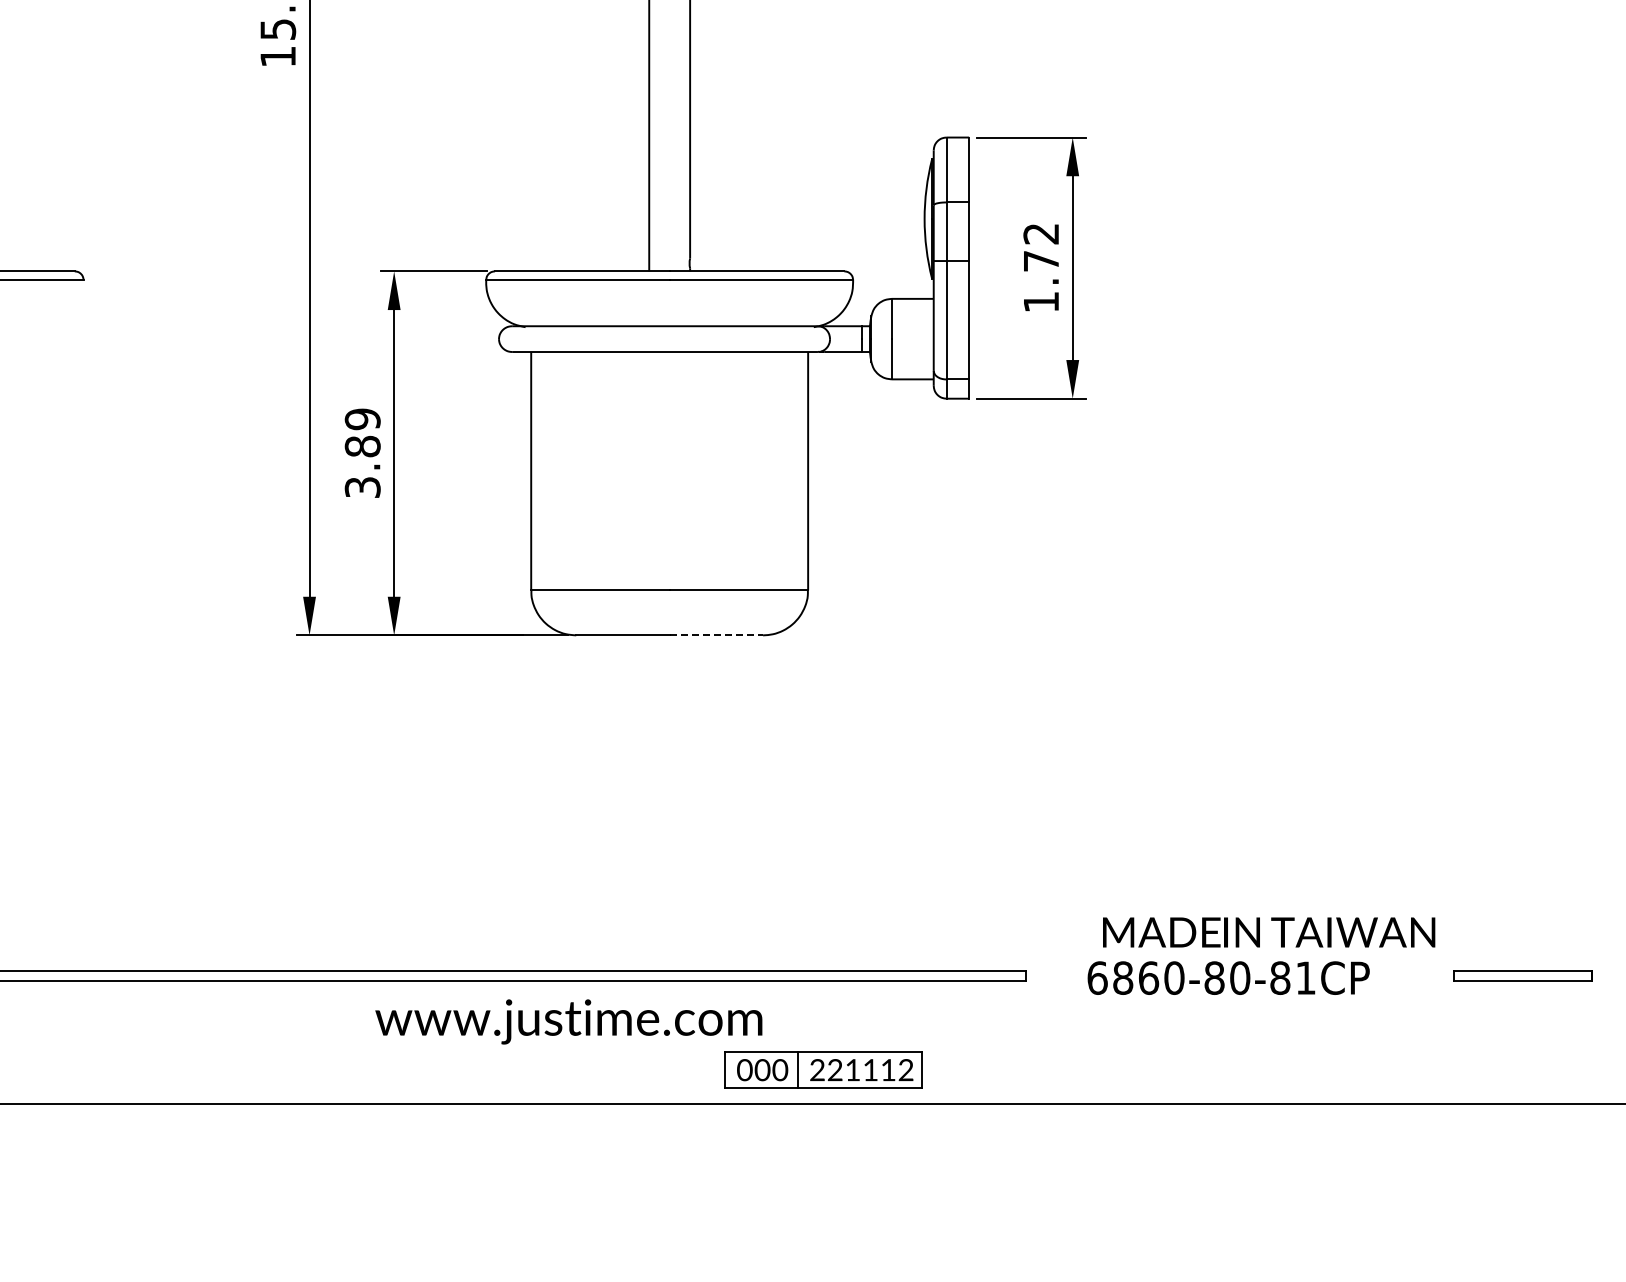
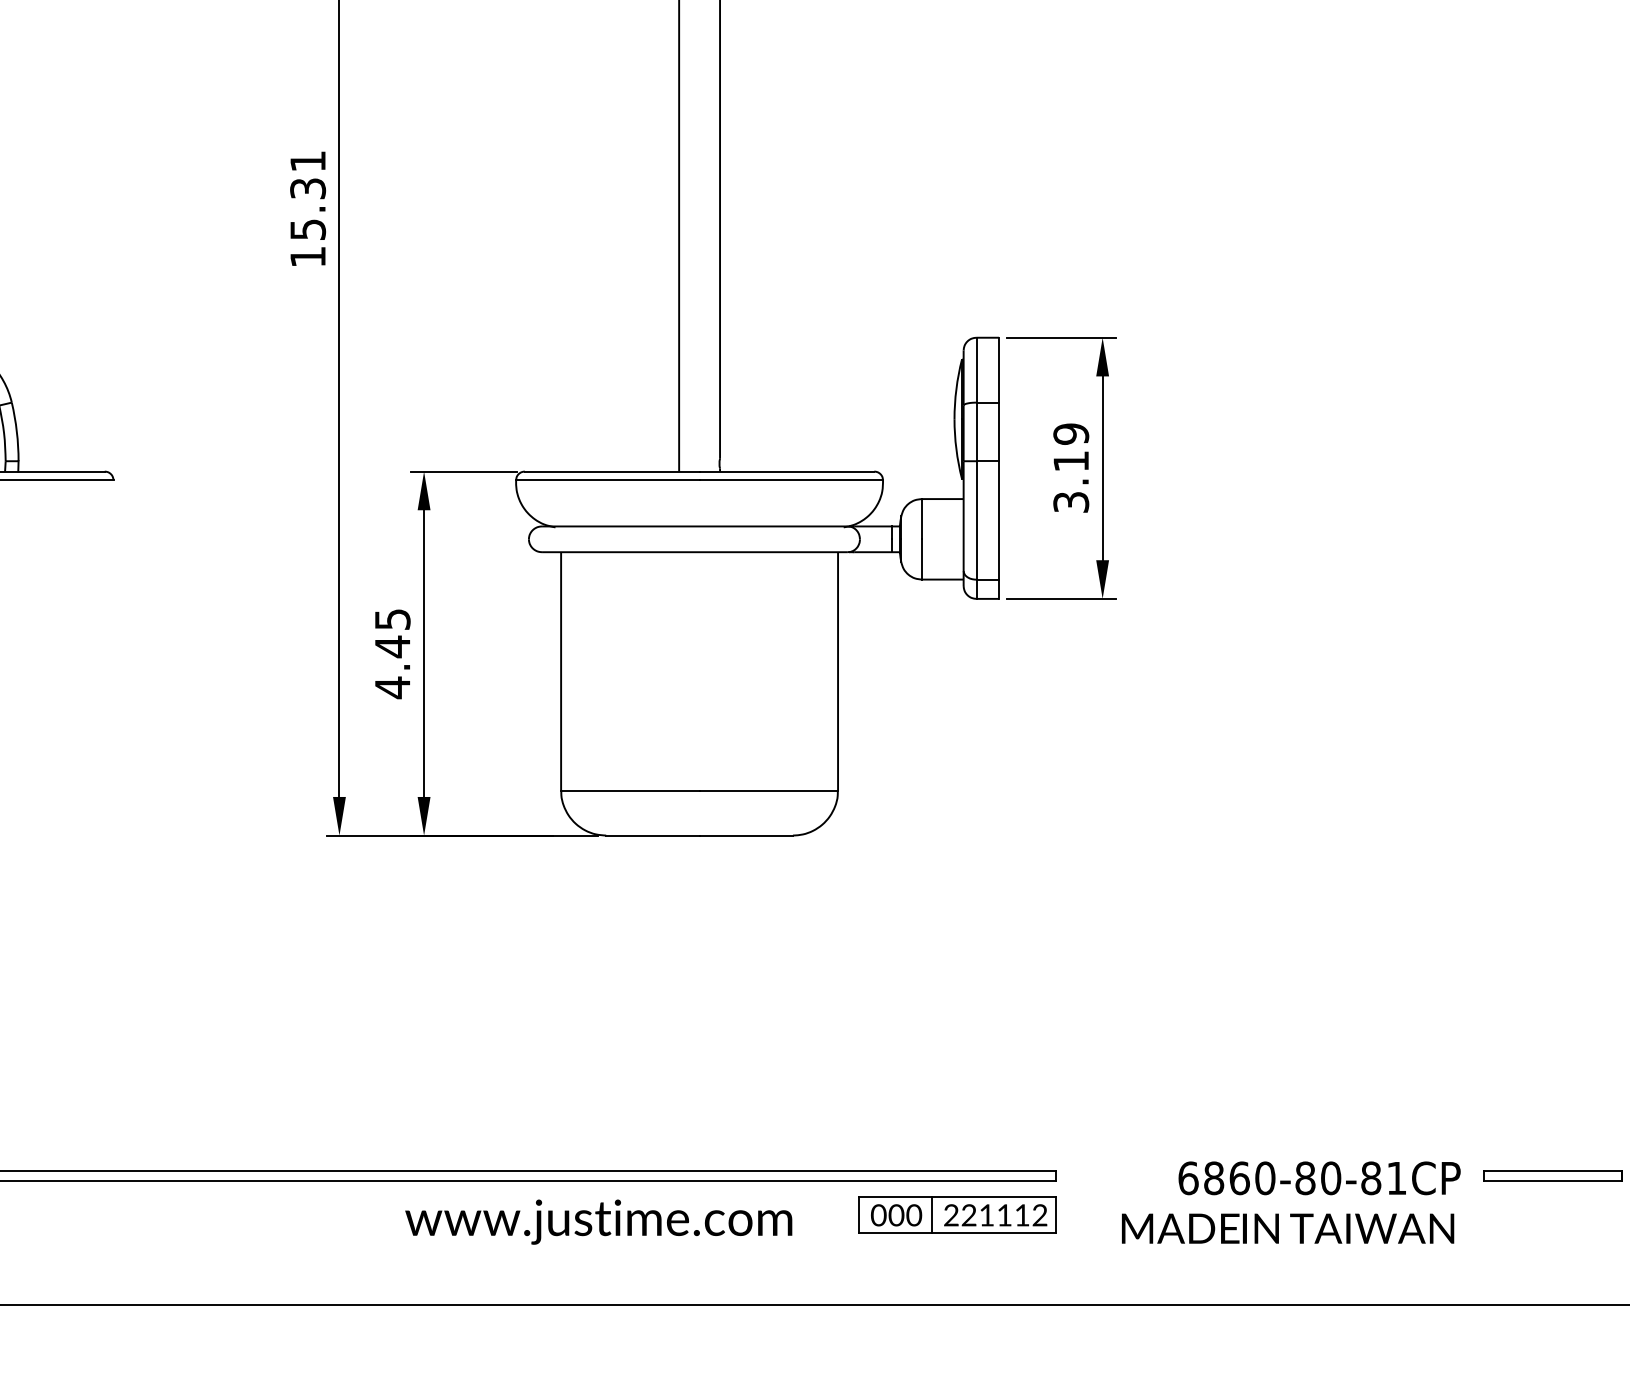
text: (1041, 267) -> (1071, 467), 1.72 -> 3.19
text: (362, 453) -> (392, 653), 3.89 -> 4.45
line: (716, 635) -> (746, 835), dashed -> solid
text: (1269, 932) -> (1288, 1228), moved
text: (1228, 978) -> (1319, 1178), moved
part: (823, 1069) -> (957, 1214), moved

